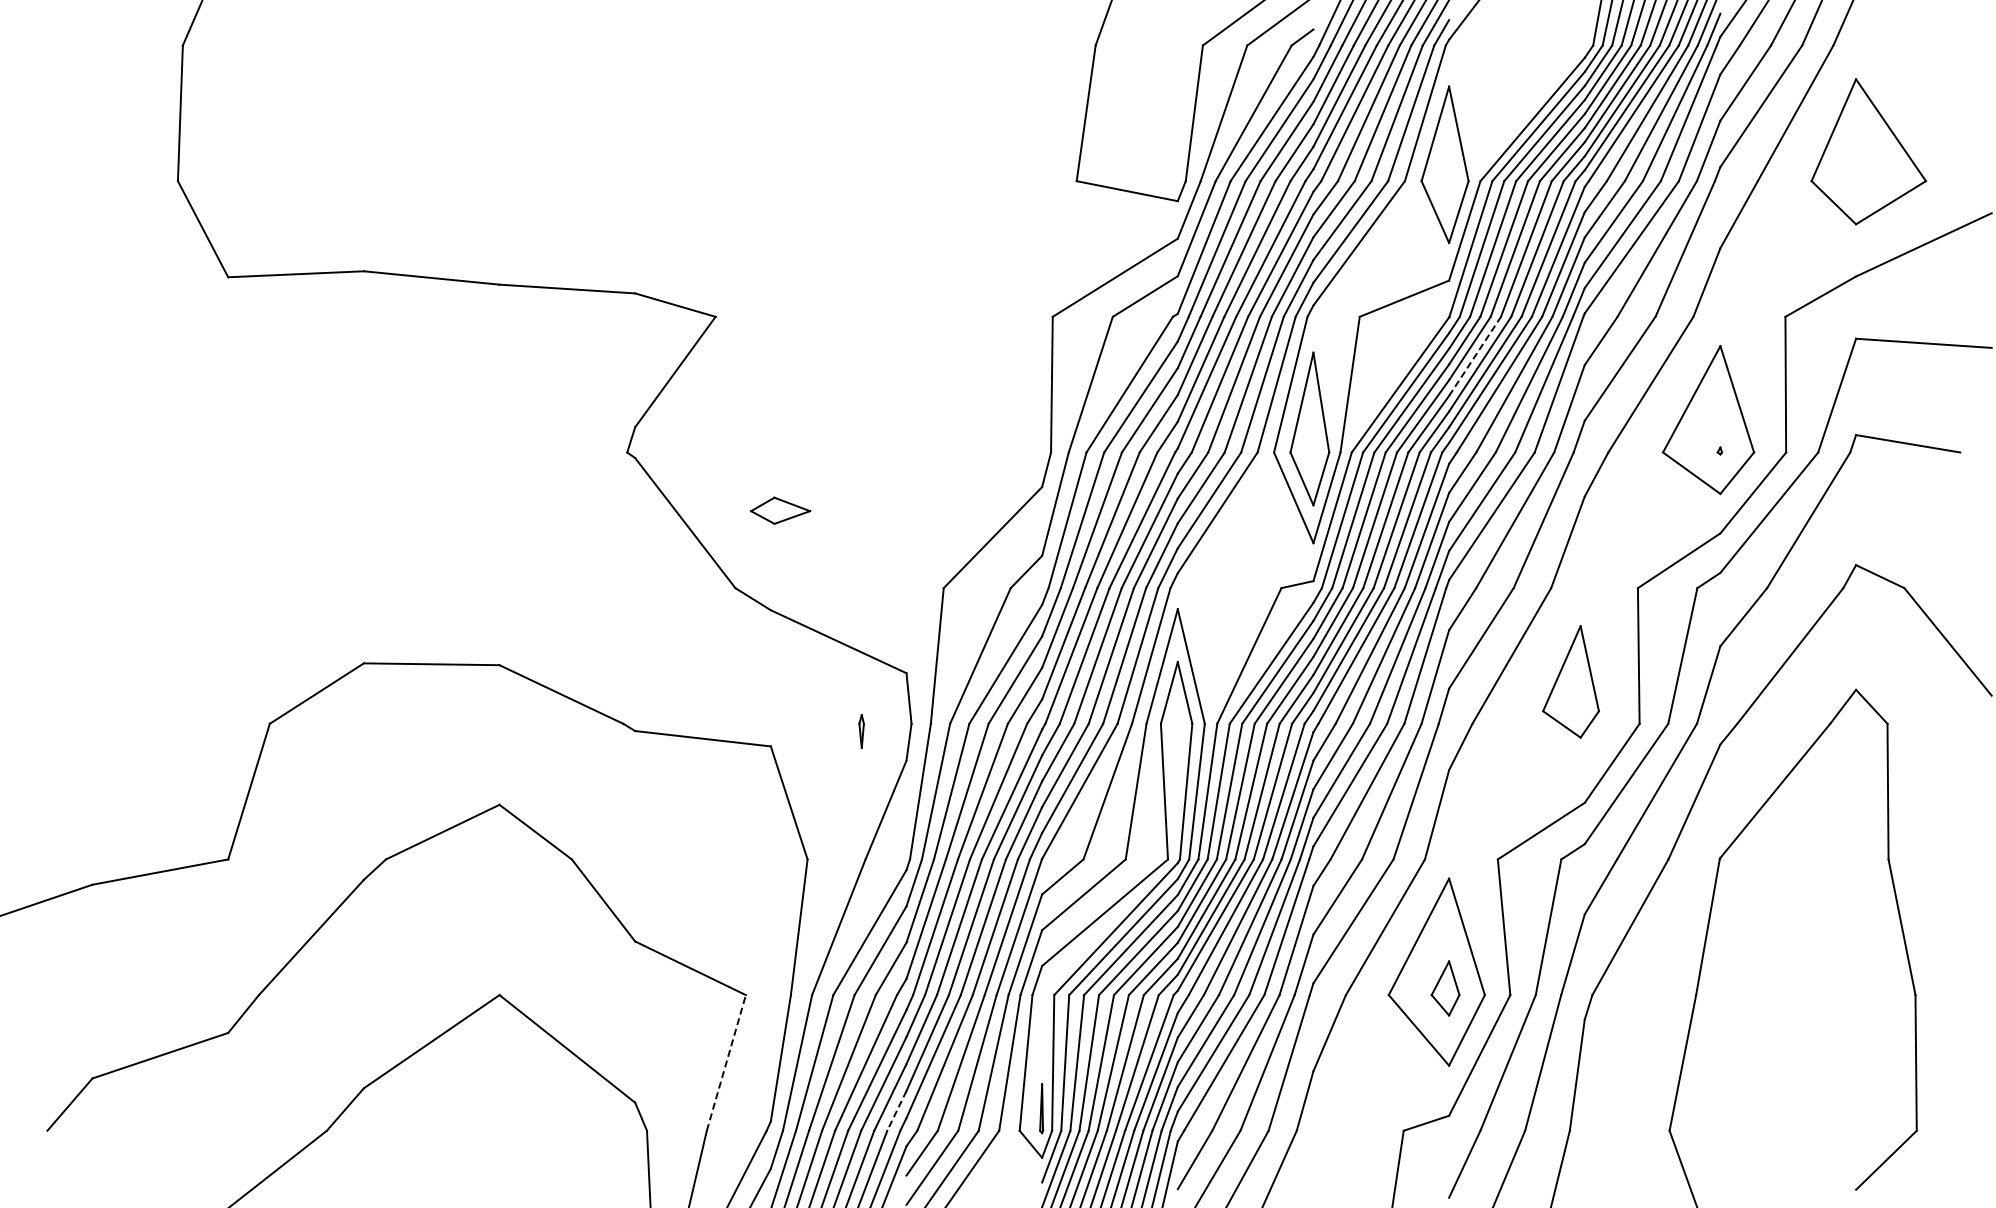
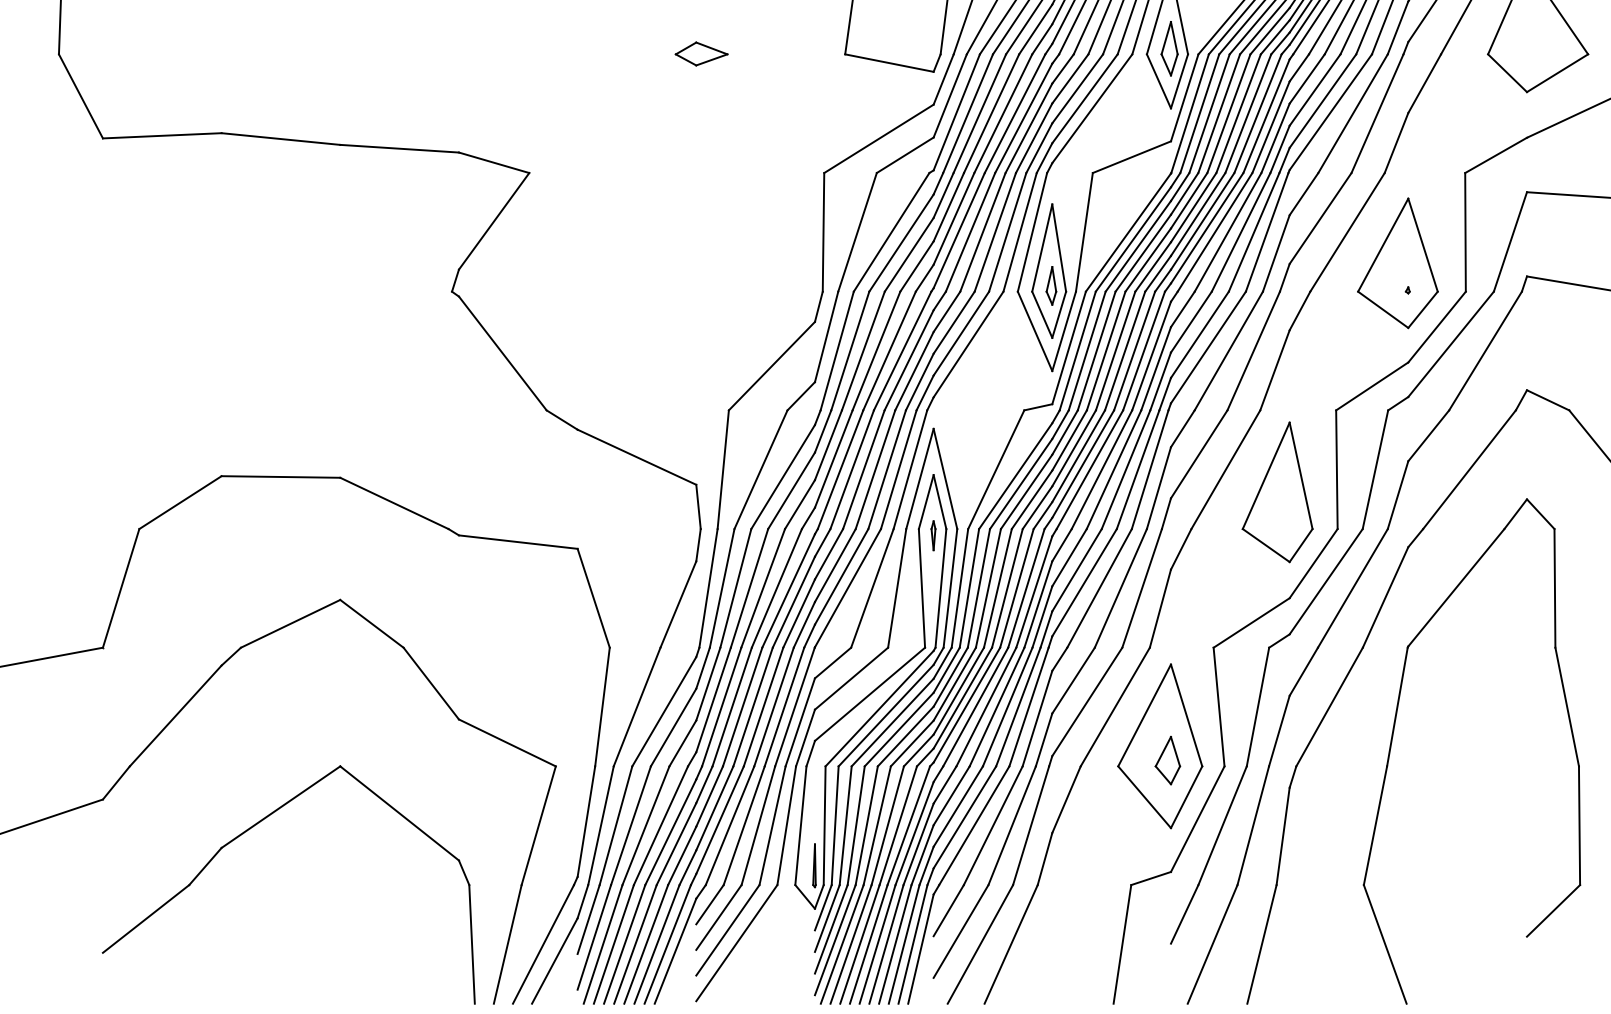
part: (1447, 174) -> (1169, 48), added
line: (1475, 355) -> (1194, 206), dashed -> solid
part: (1312, 445) -> (1051, 285), added
part: (780, 510) -> (701, 53), moved
part: (1570, 681) -> (1277, 492), size x1.43
part: (861, 731) -> (933, 535), moved
line: (726, 1062) -> (538, 825), dashed -> solid
line: (896, 1111) -> (687, 868), dashed -> solid

